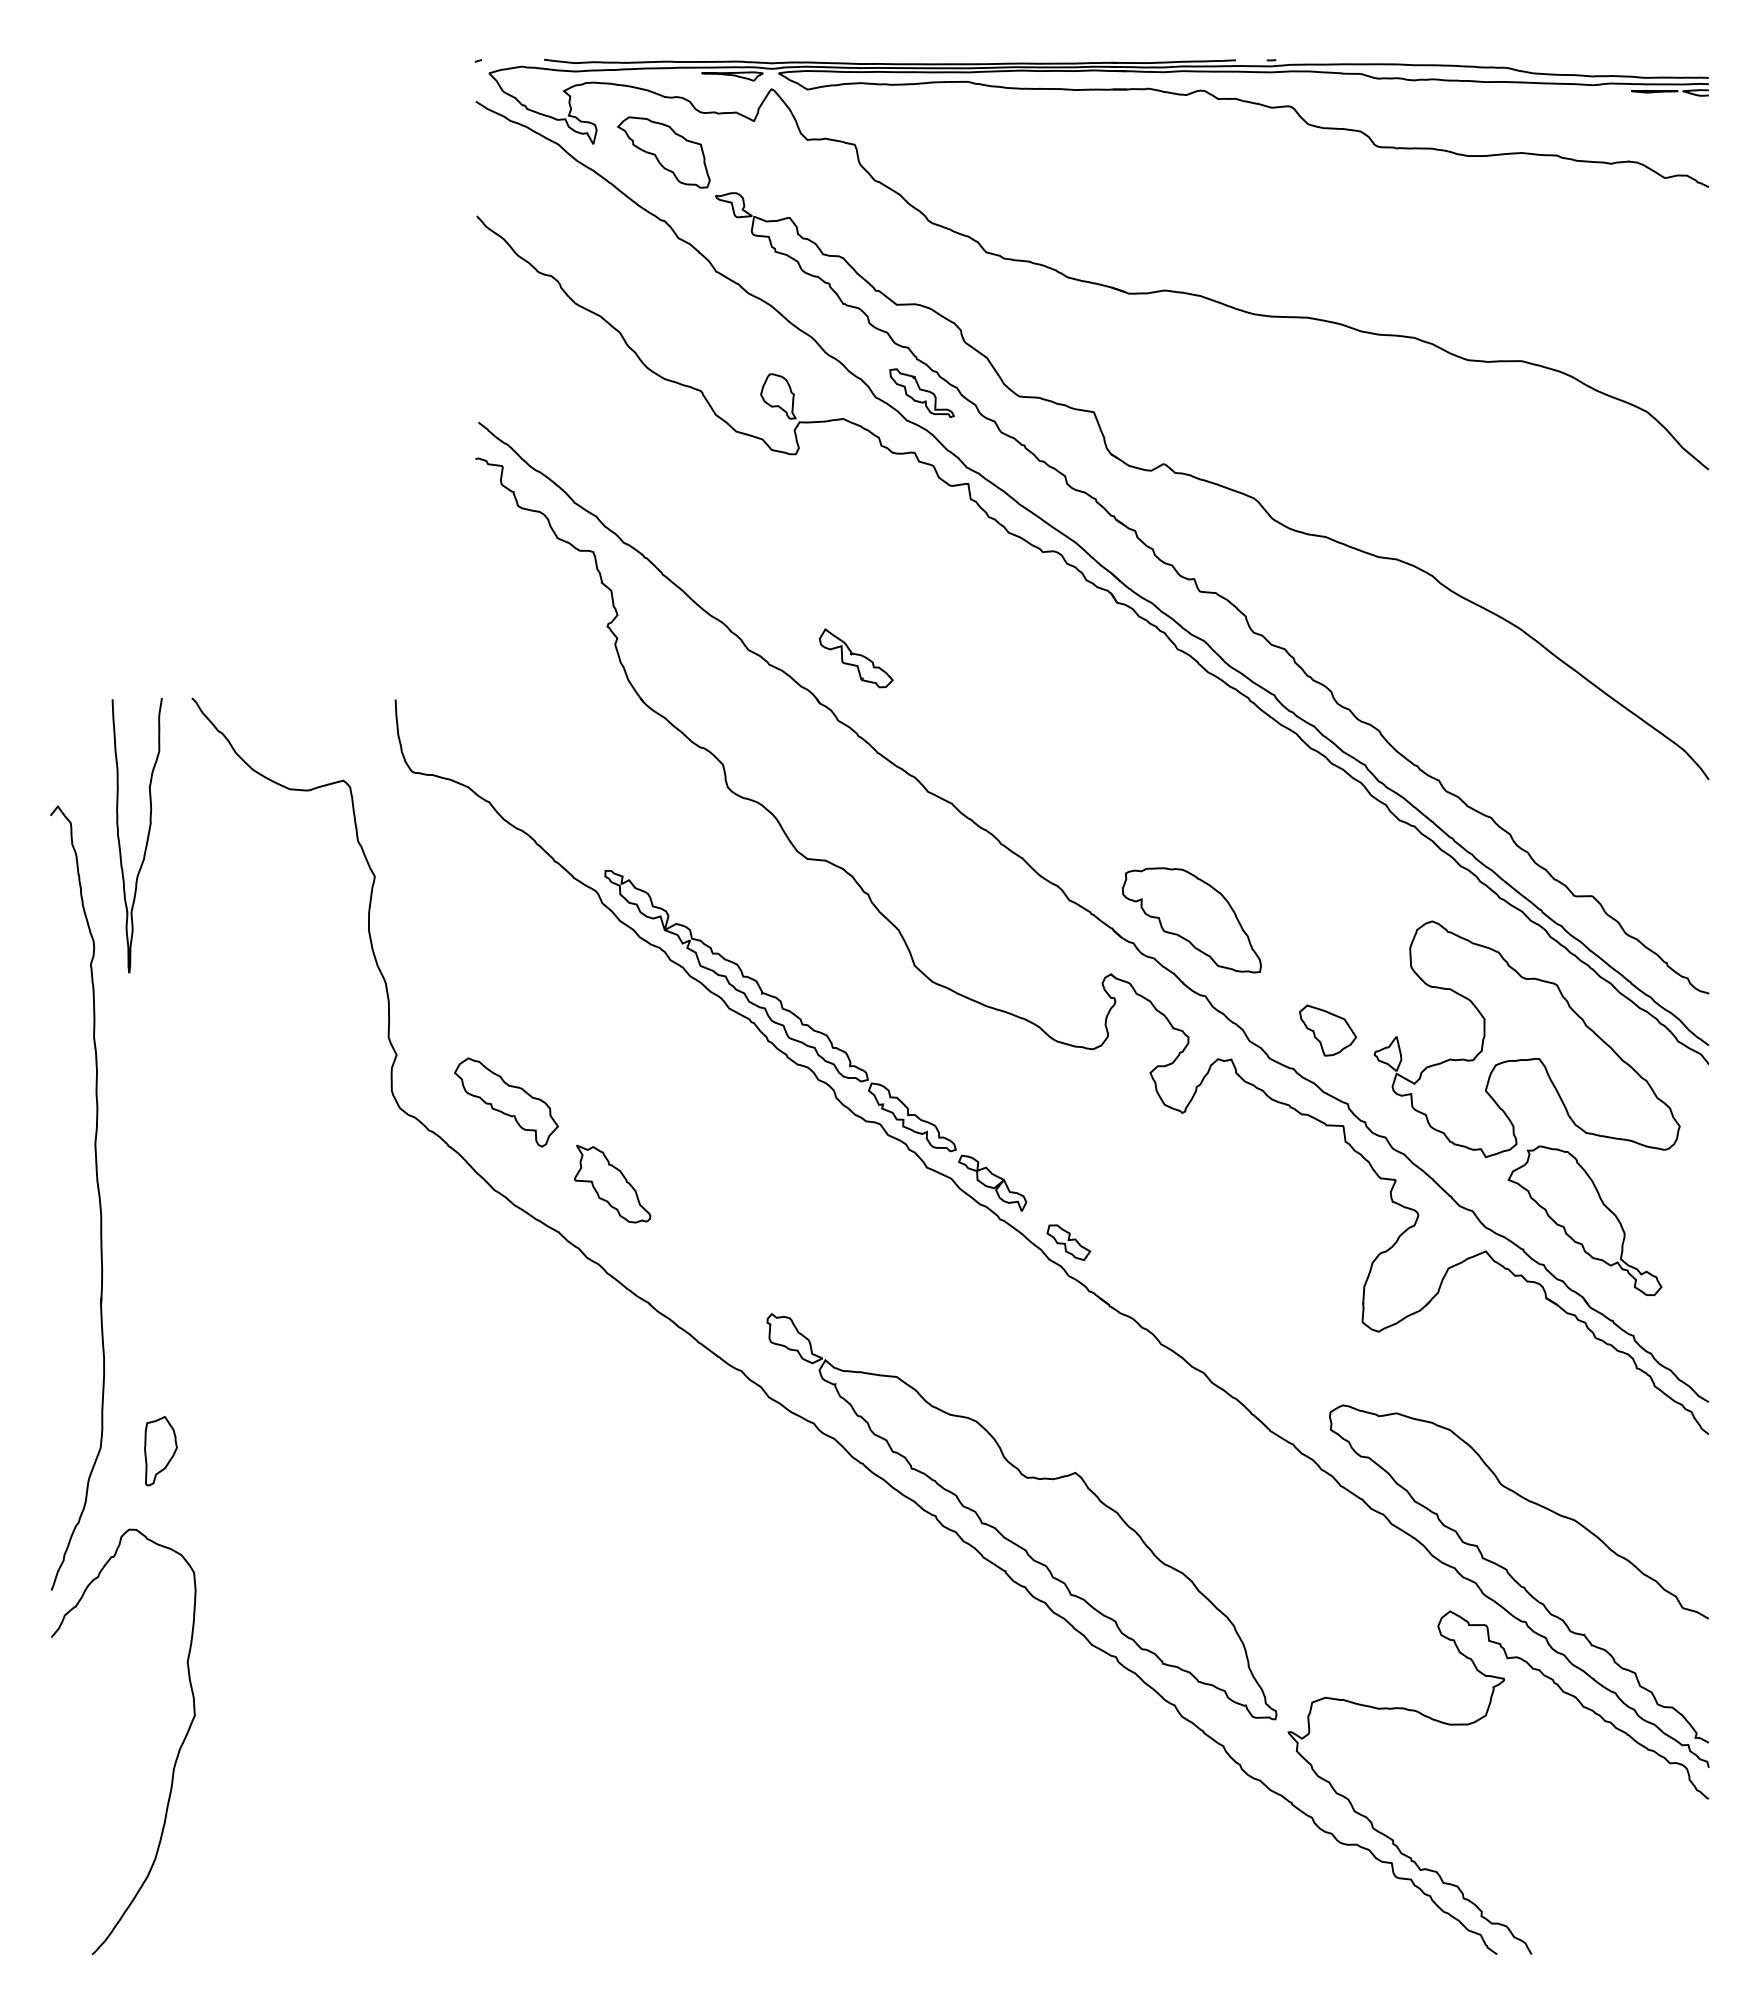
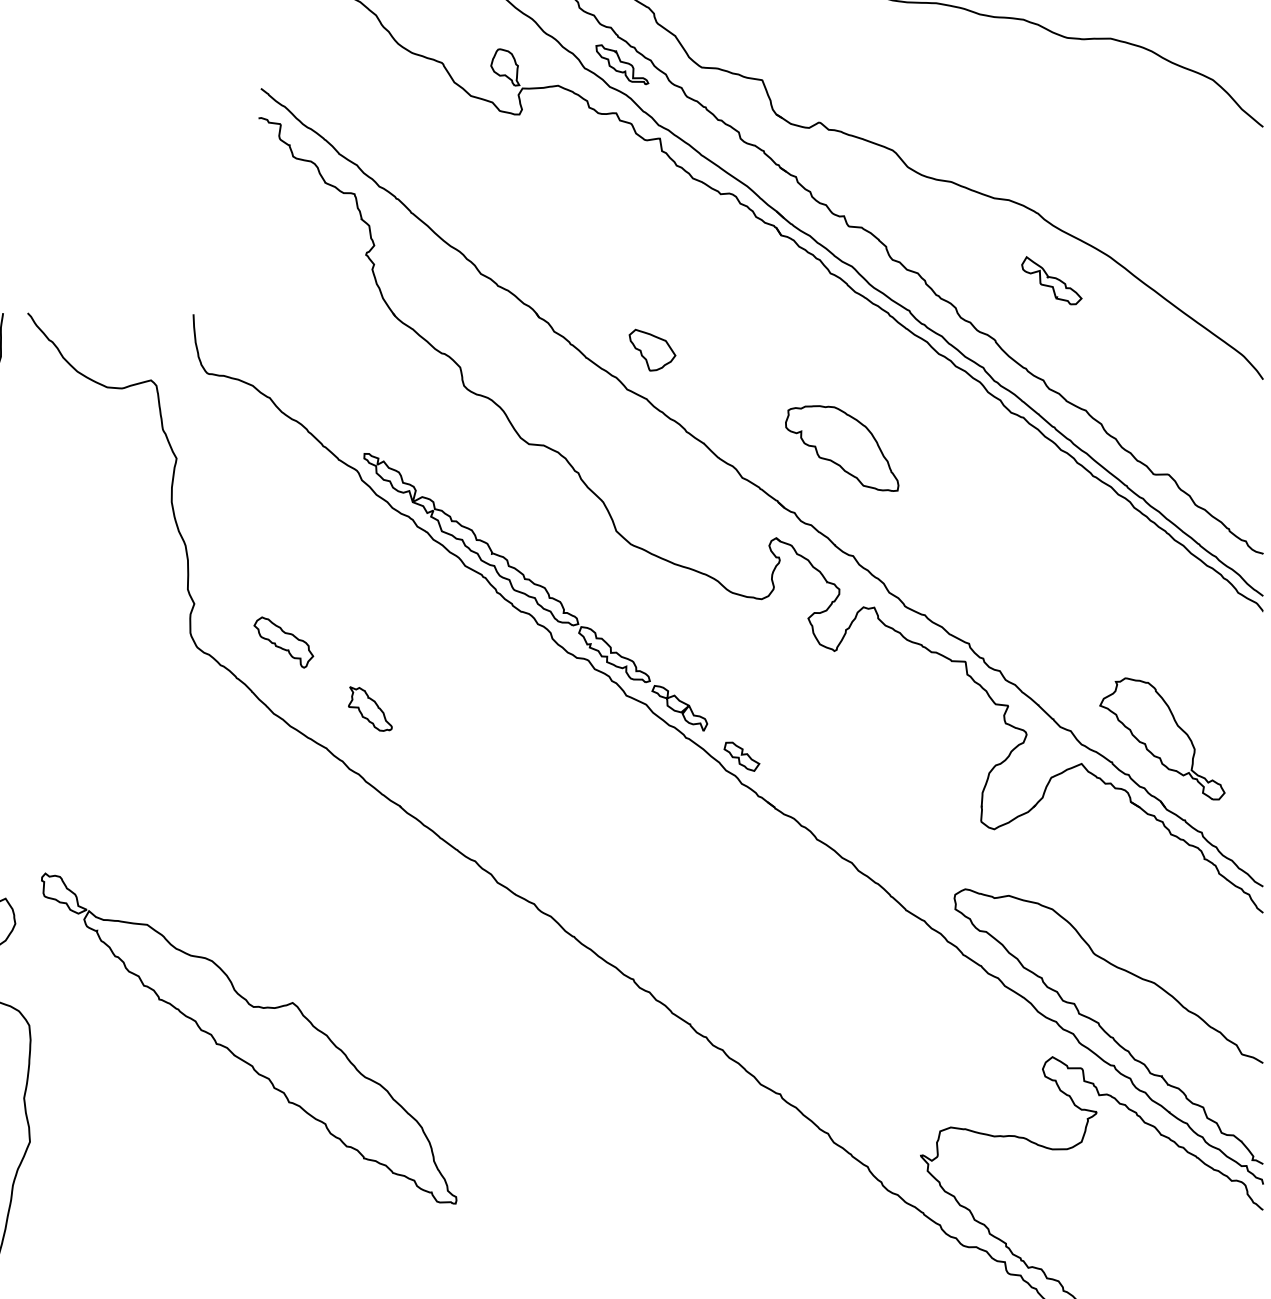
part: (856, 658) -> (1052, 280), moved
part: (1191, 920) -> (841, 448), moved
part: (1328, 1030) -> (652, 350), moved
part: (1526, 1039) -> (1114, 591), removed
part: (506, 1102) -> (283, 642), size x0.7
part: (612, 1183) -> (370, 708), size x0.7
part: (1021, 1516) -> (248, 1038), moved

